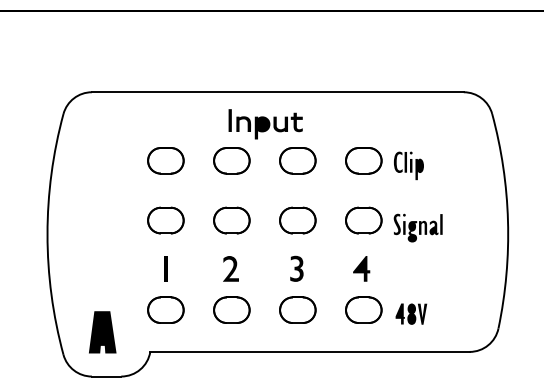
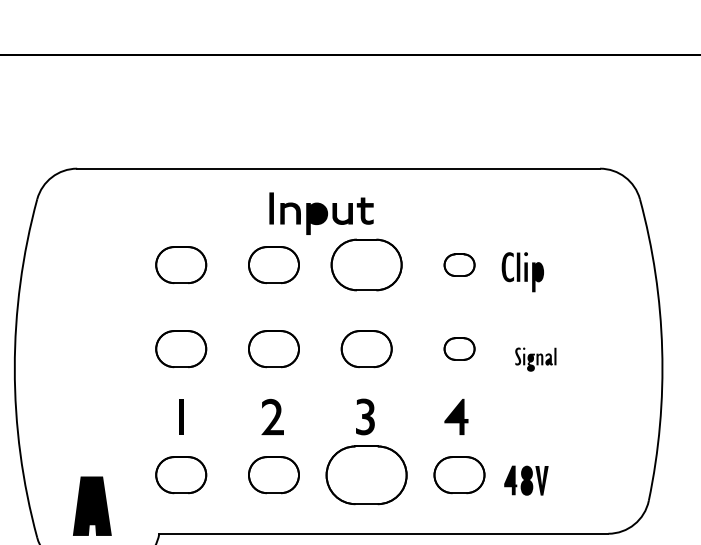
part: (297, 160) -> (366, 264), size x1.4
part: (363, 160) -> (459, 264), size x0.6
part: (363, 220) -> (459, 348), size x0.6
part: (417, 227) -> (534, 358), size x0.6
part: (297, 309) -> (366, 474), size x1.6

